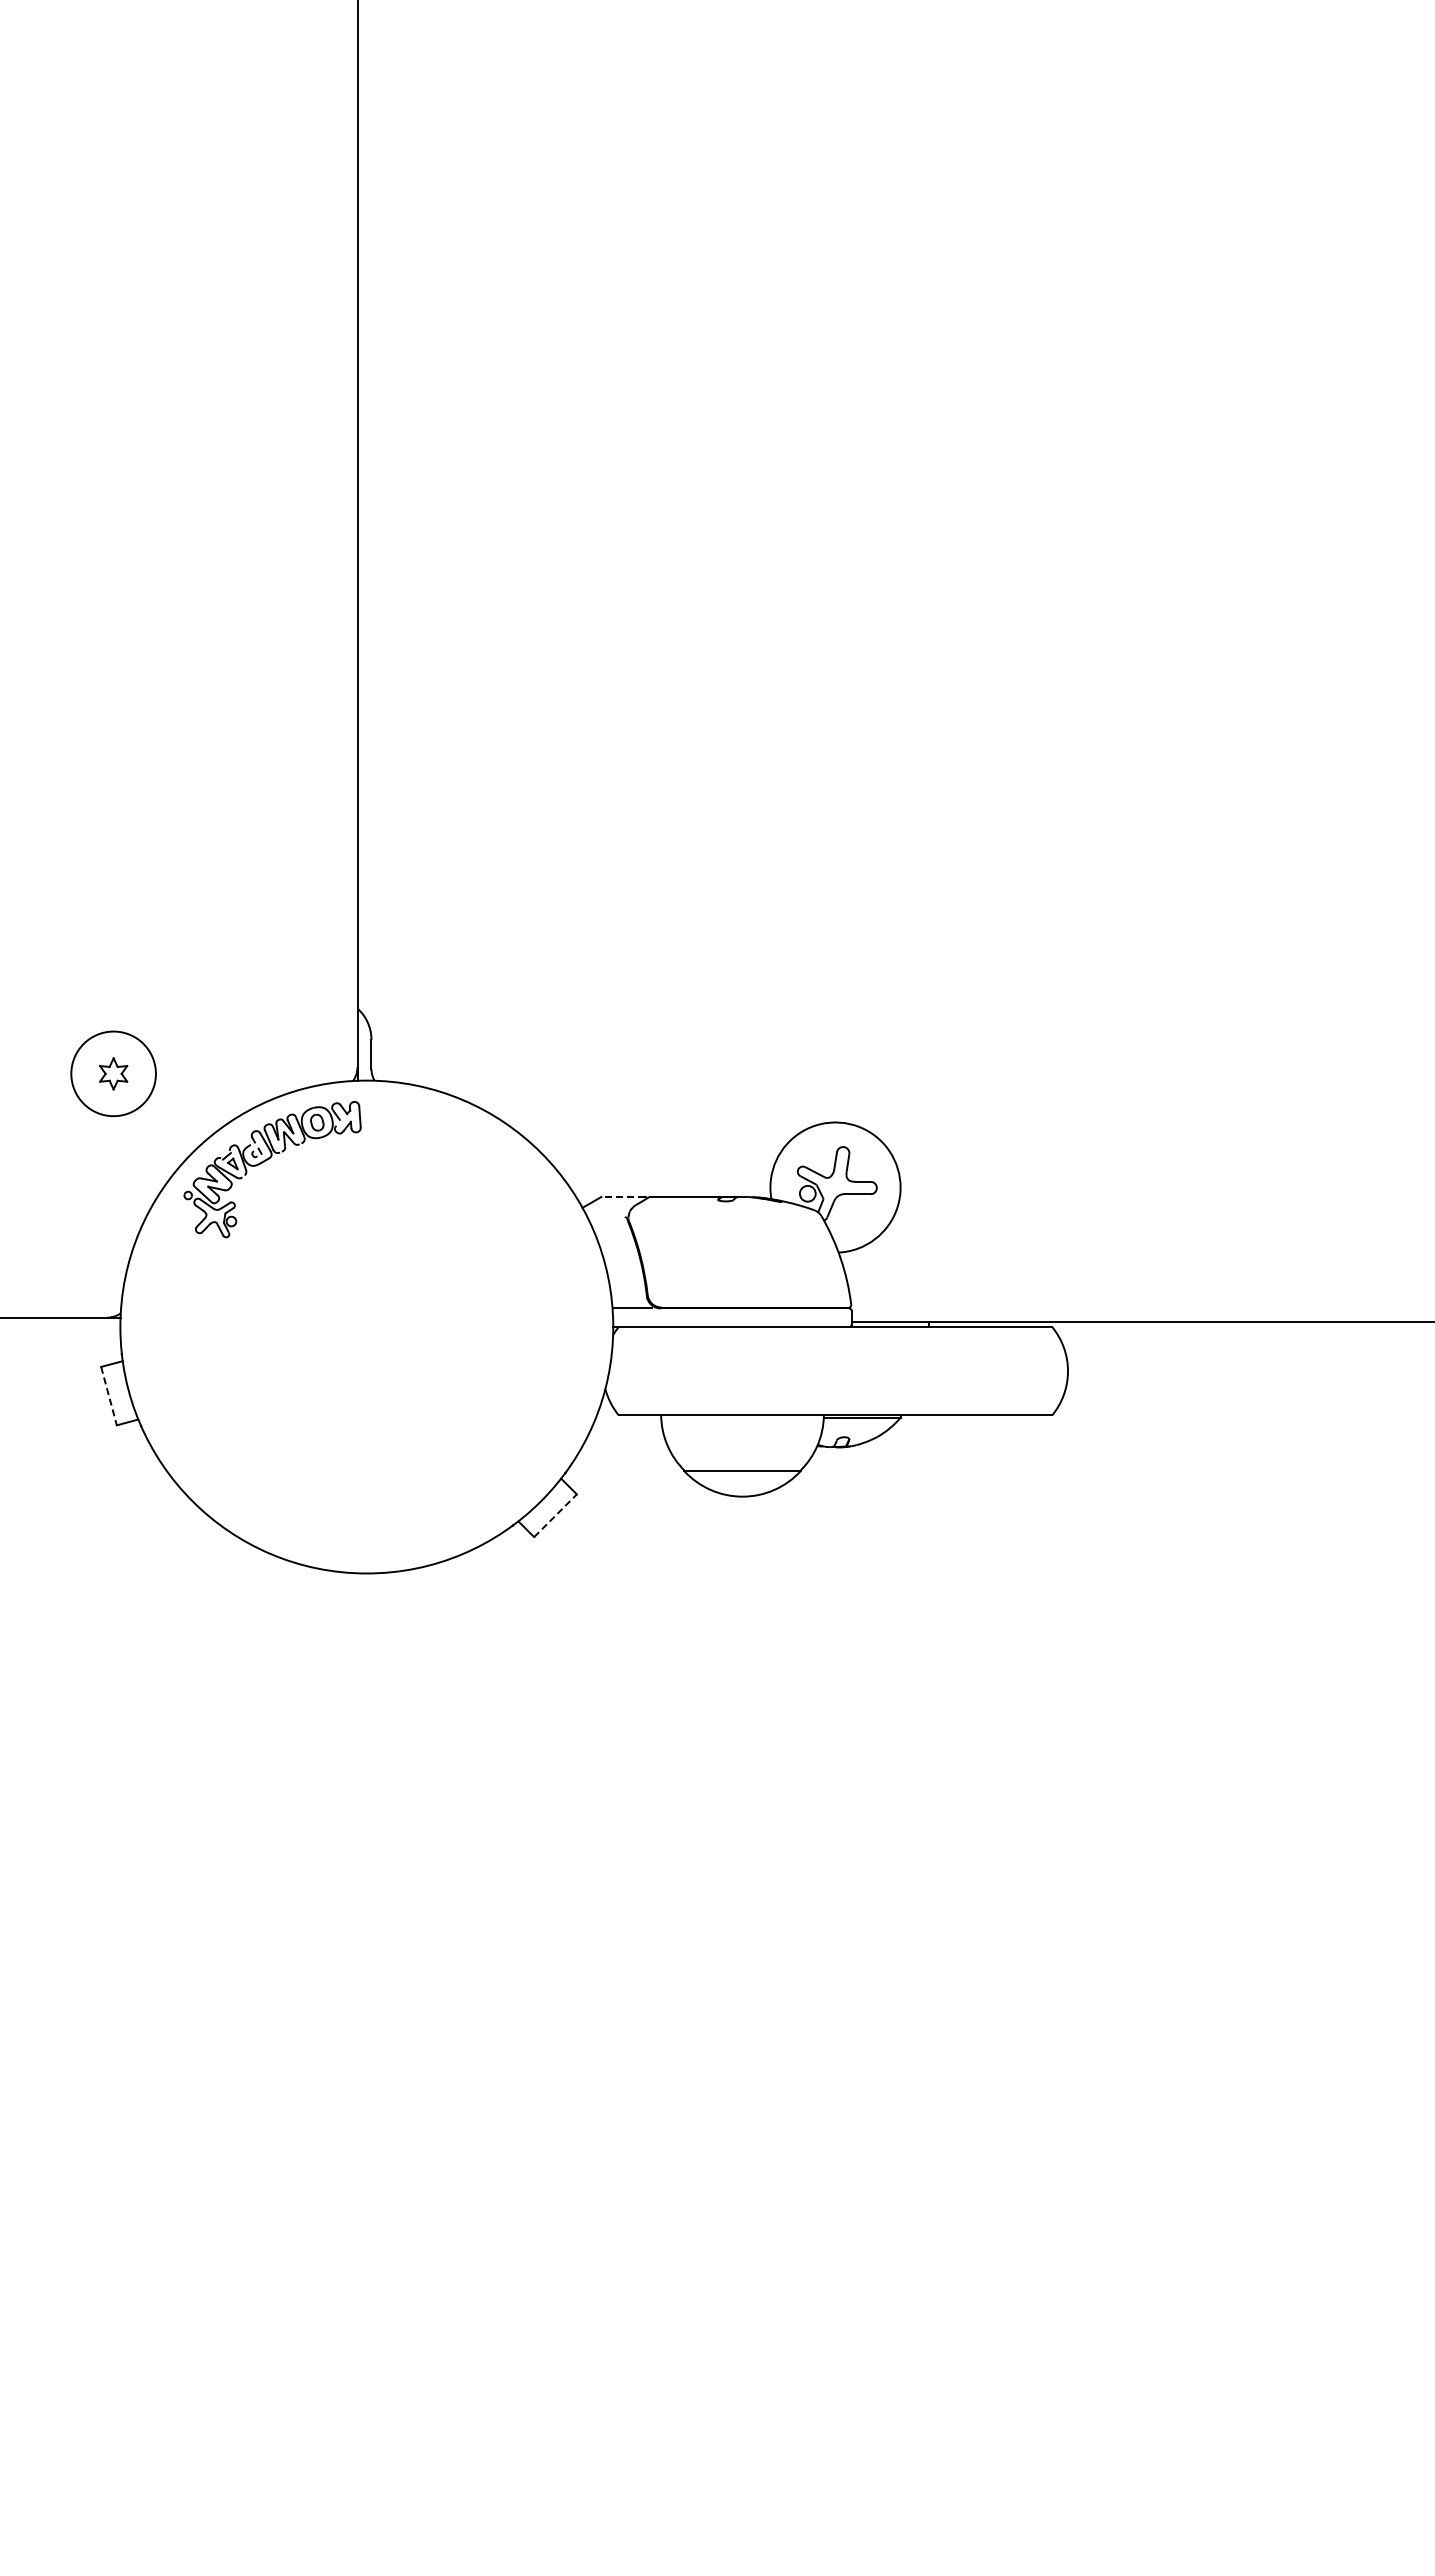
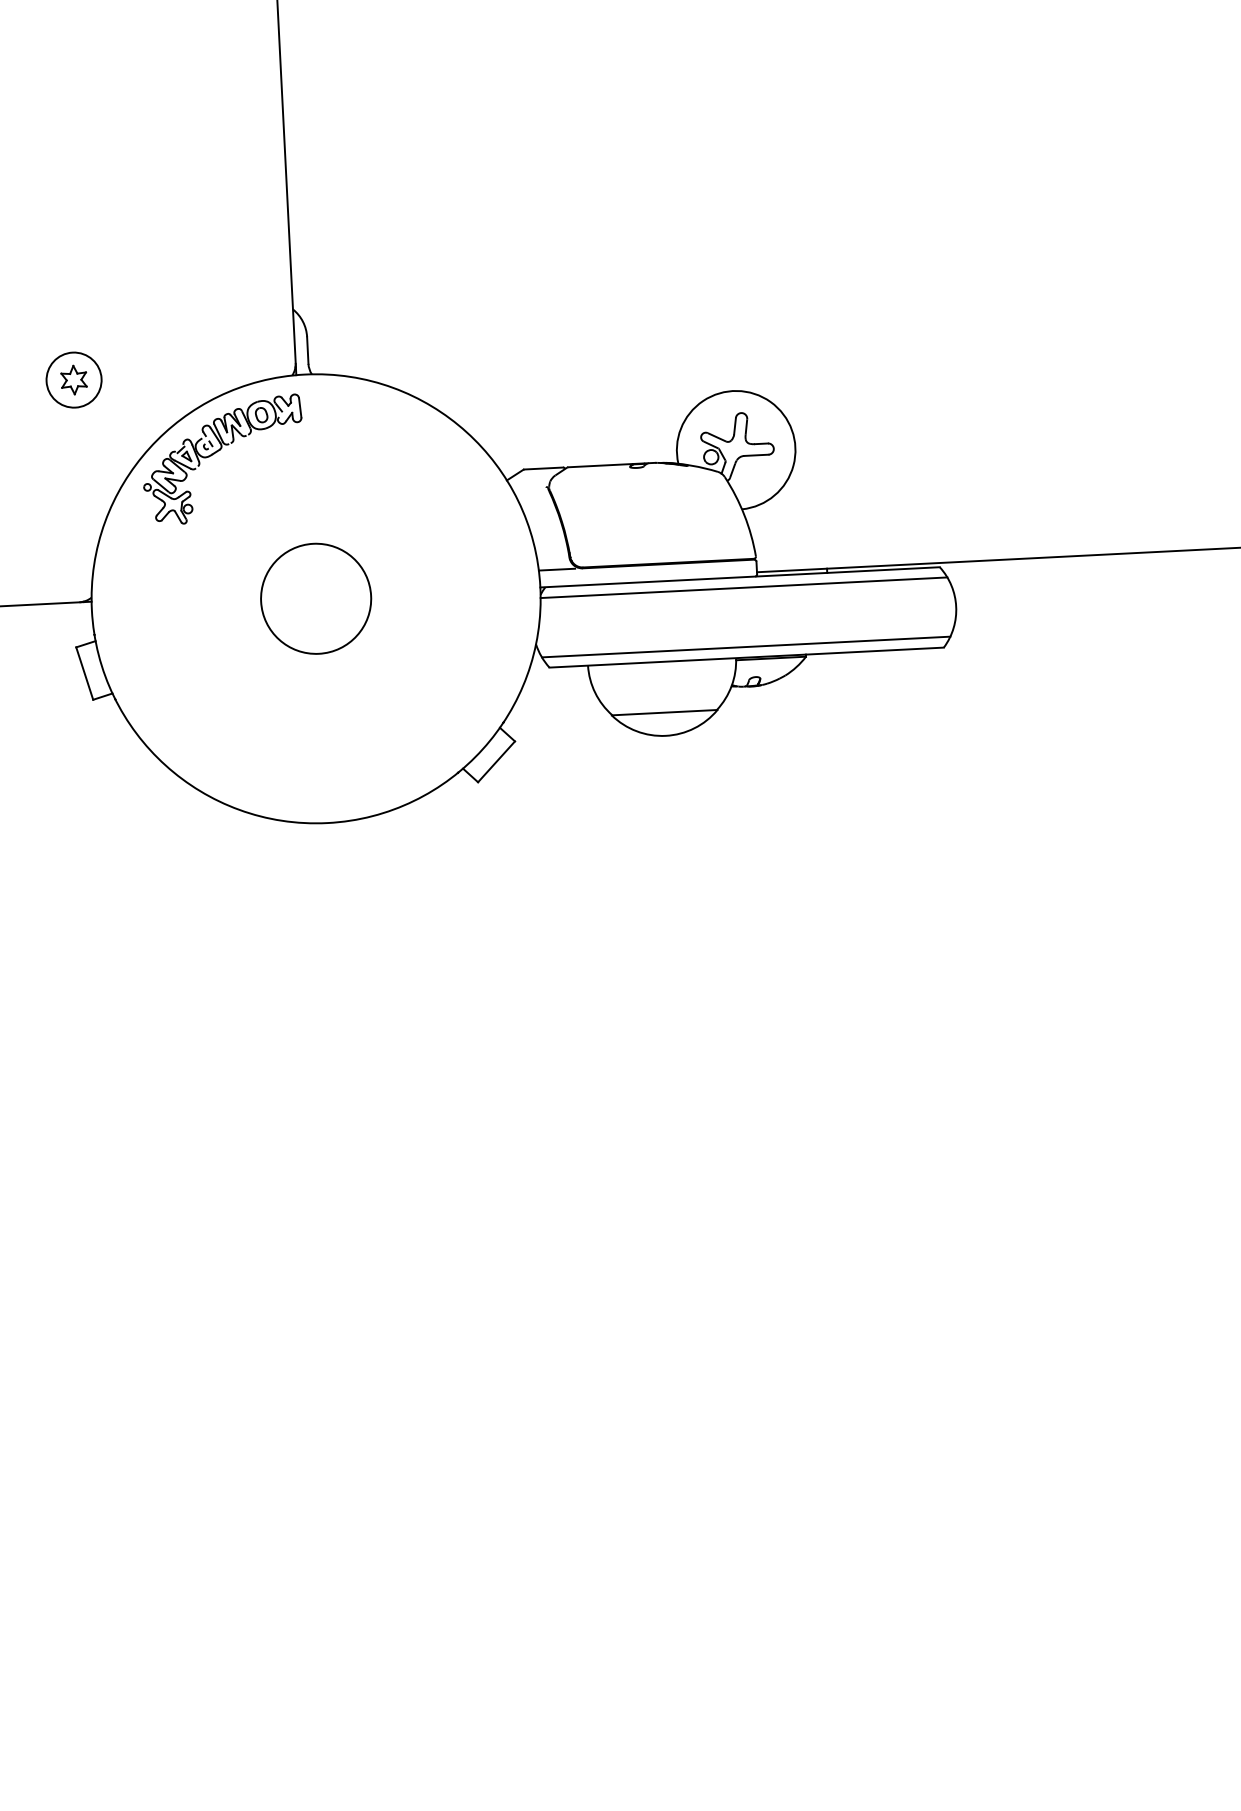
circle: (113, 1073) -> (73, 379), size x0.71
line: (623, 1196) -> (543, 468), dashed -> solid
circle: (366, 1326) -> (315, 598), added
line: (835, 1338) -> (743, 587), added
line: (109, 1396) -> (85, 673), dashed -> solid
line: (835, 1403) -> (746, 646), added
line: (555, 1515) -> (496, 761), dashed -> solid

